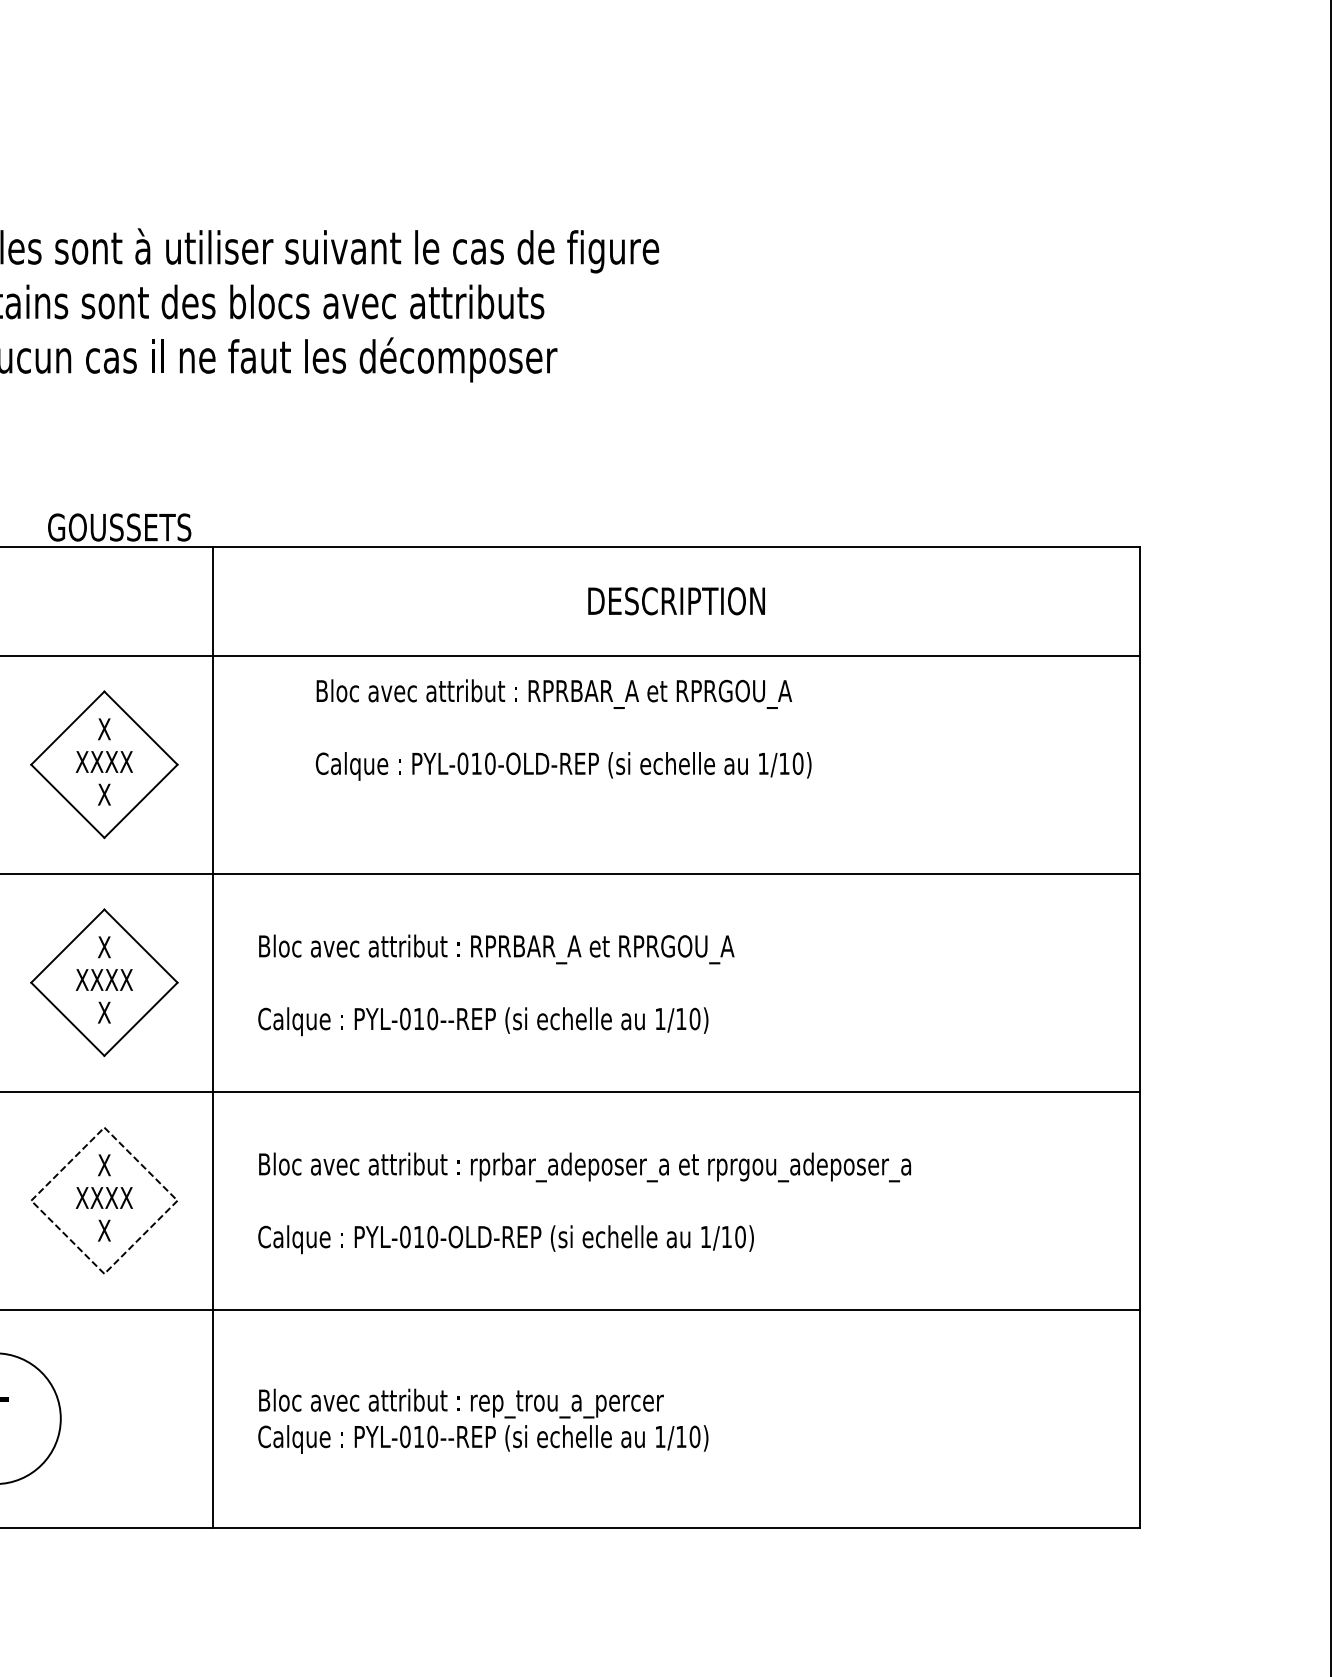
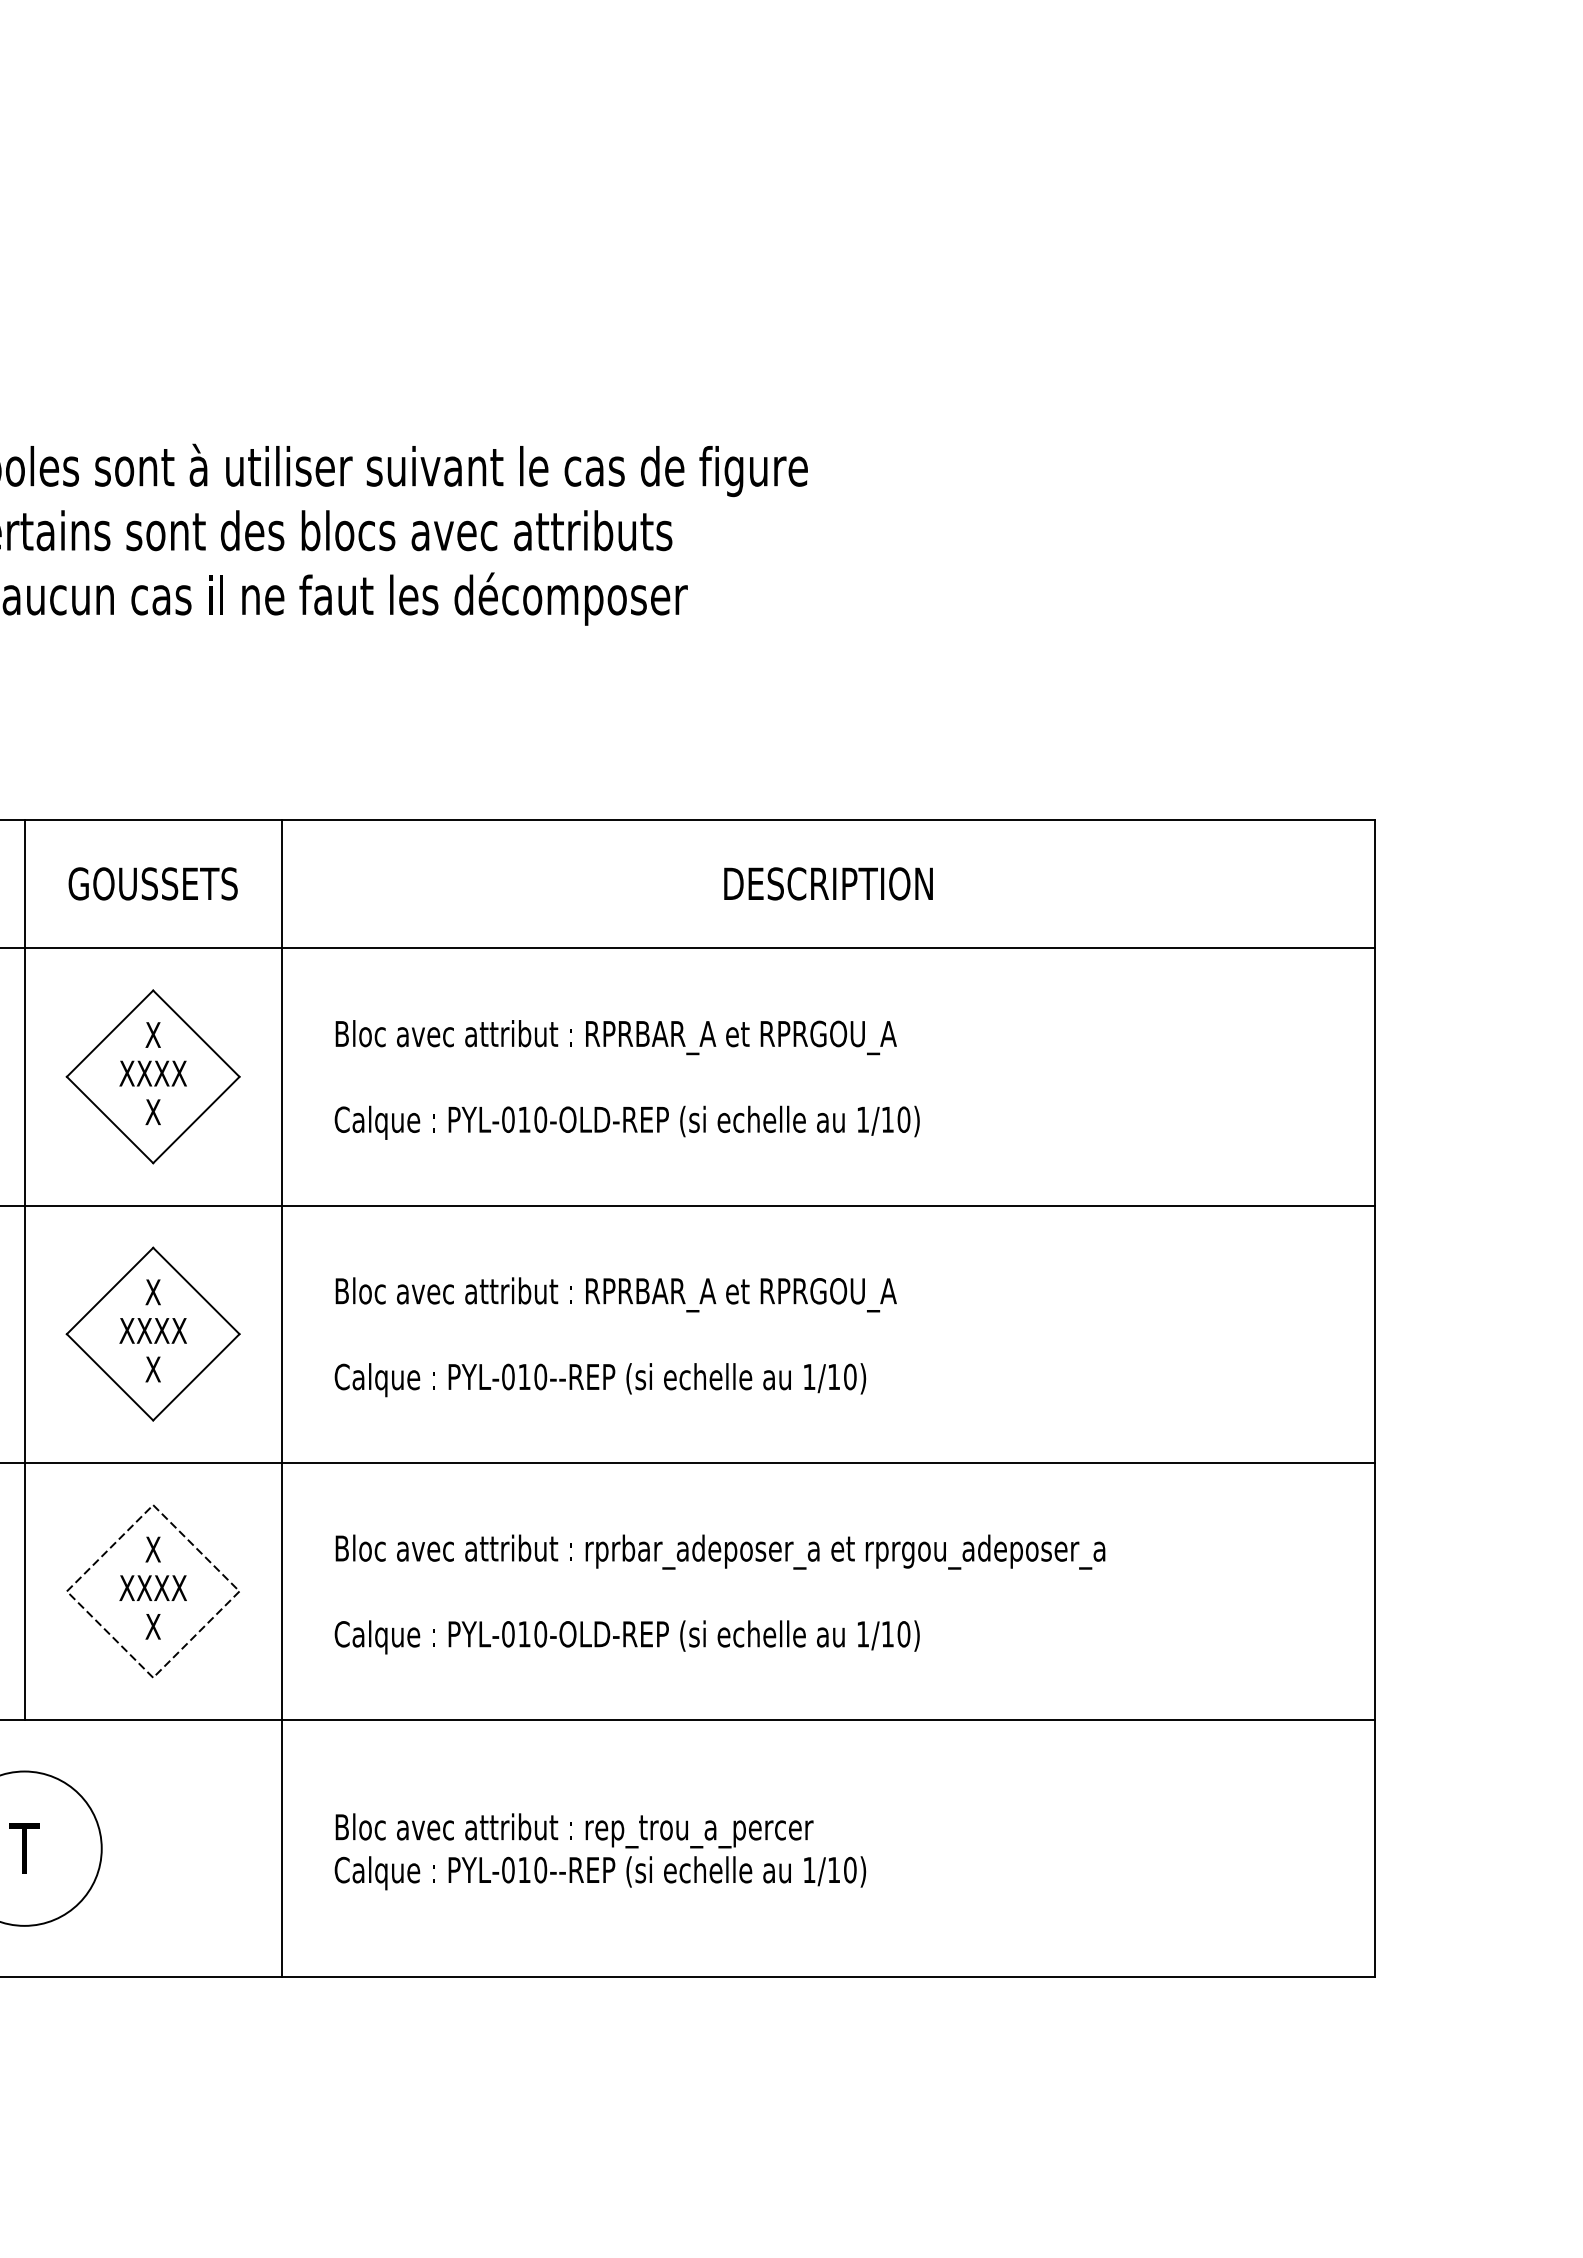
text: (119, 527) -> (152, 883), moved
text: (563, 729) -> (626, 1079), moved

